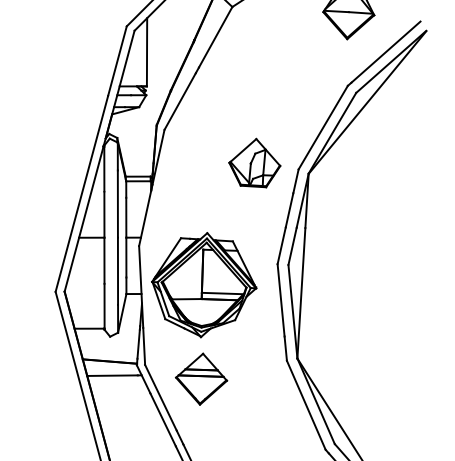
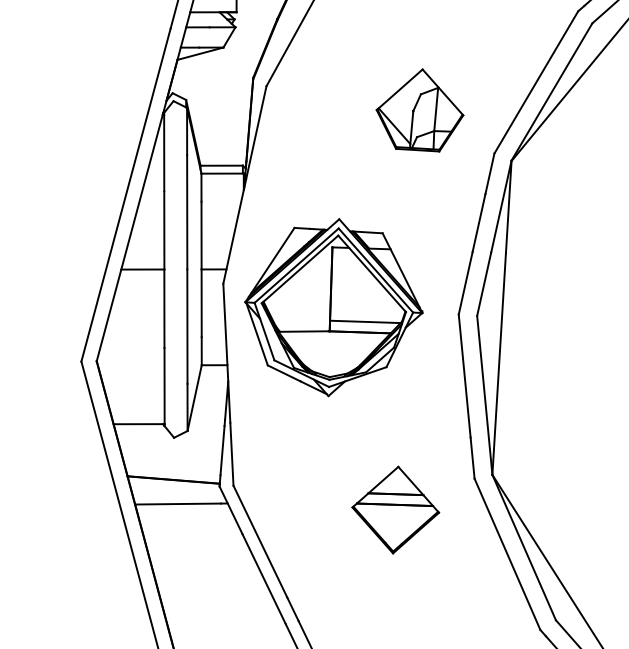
part: (254, 162) -> (419, 109), moved
part: (204, 285) -> (334, 308), moved
part: (201, 378) -> (395, 508), moved

